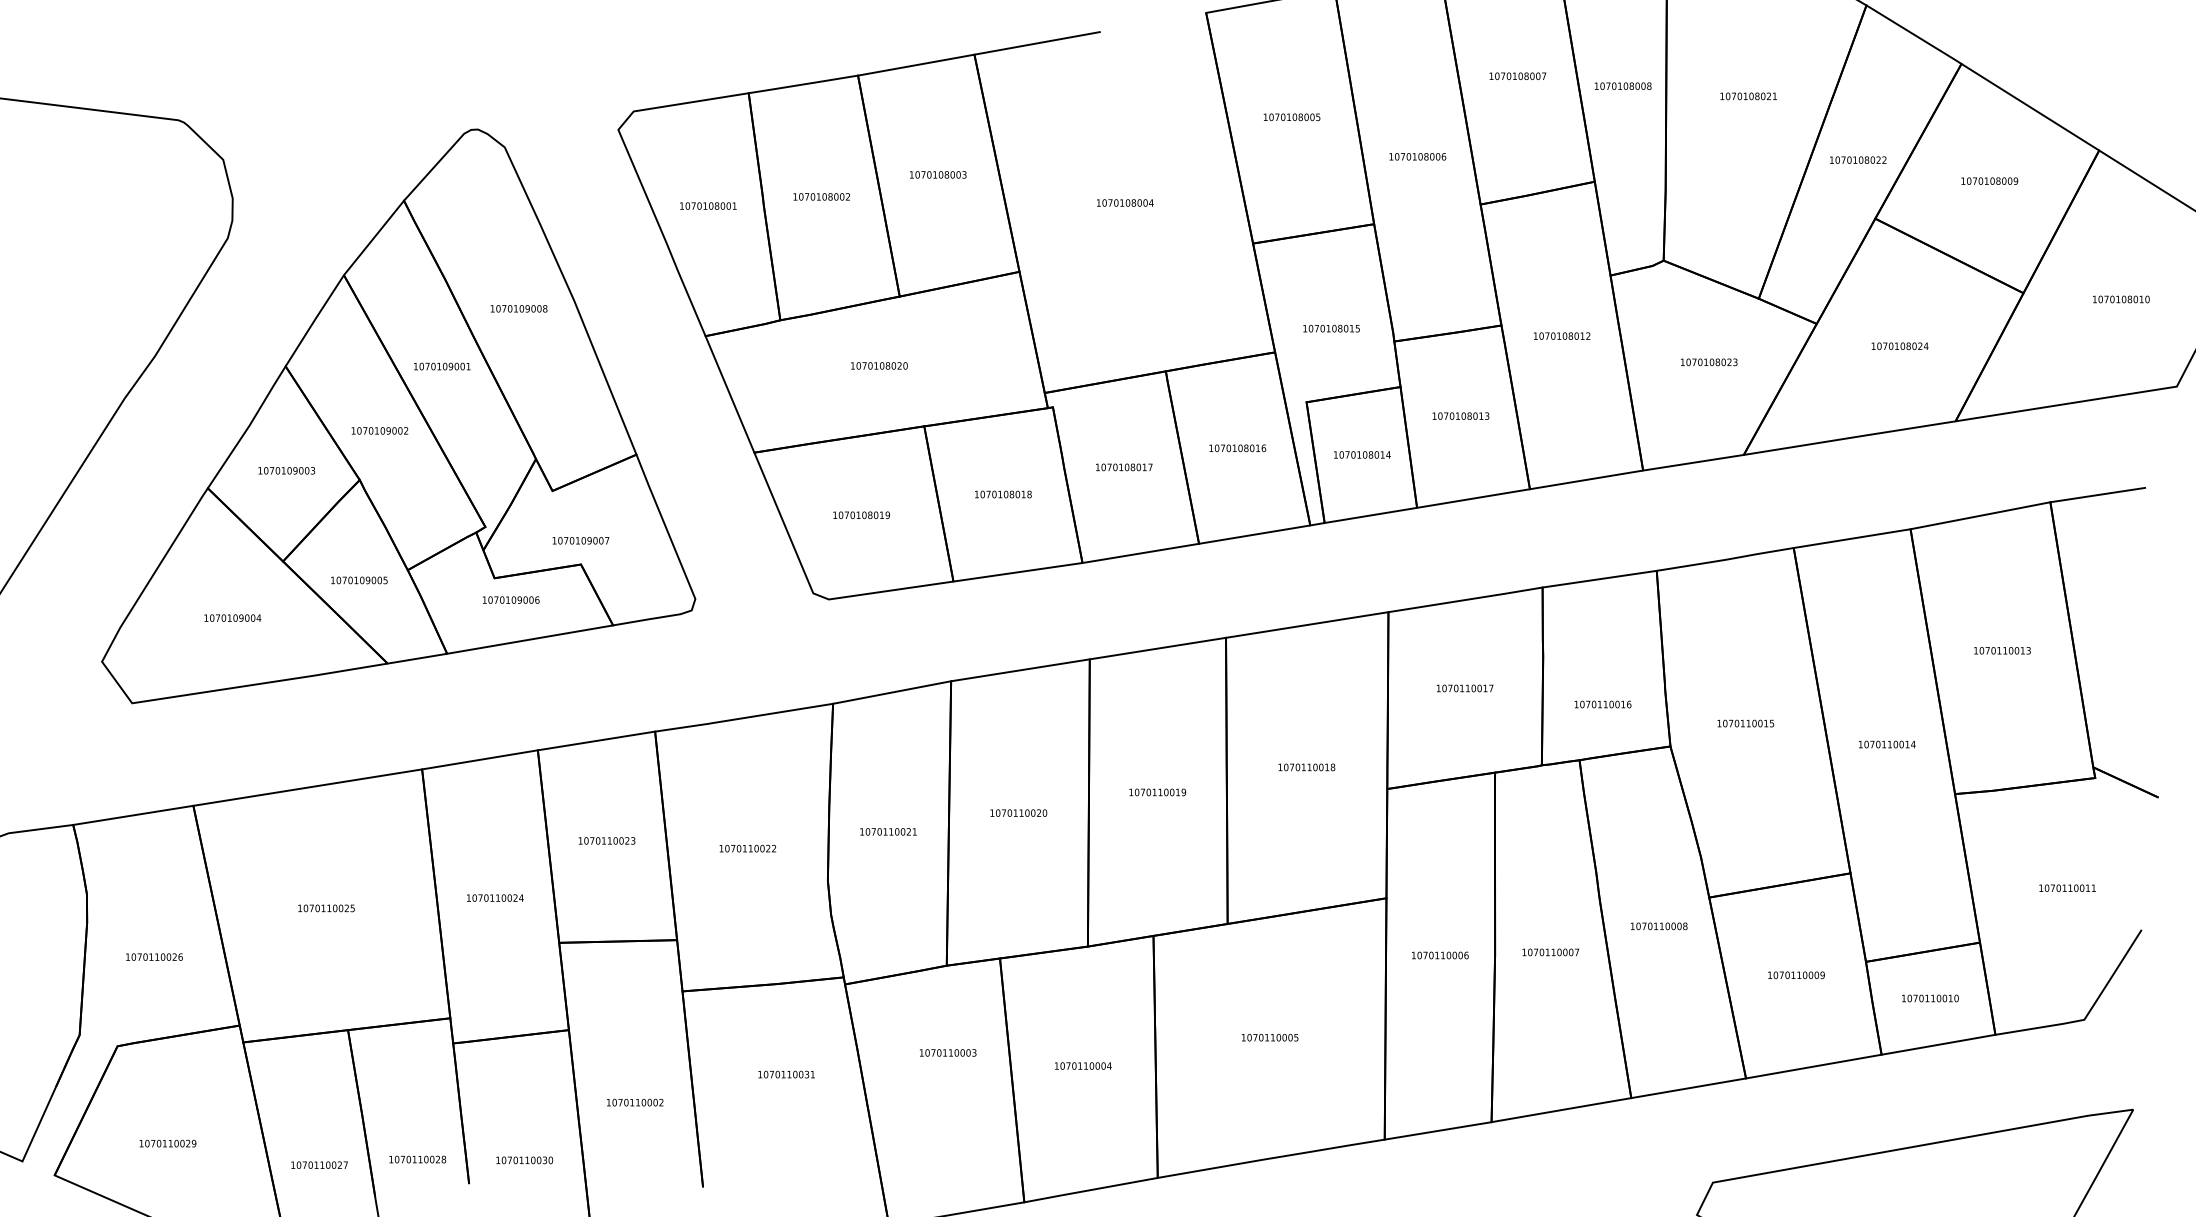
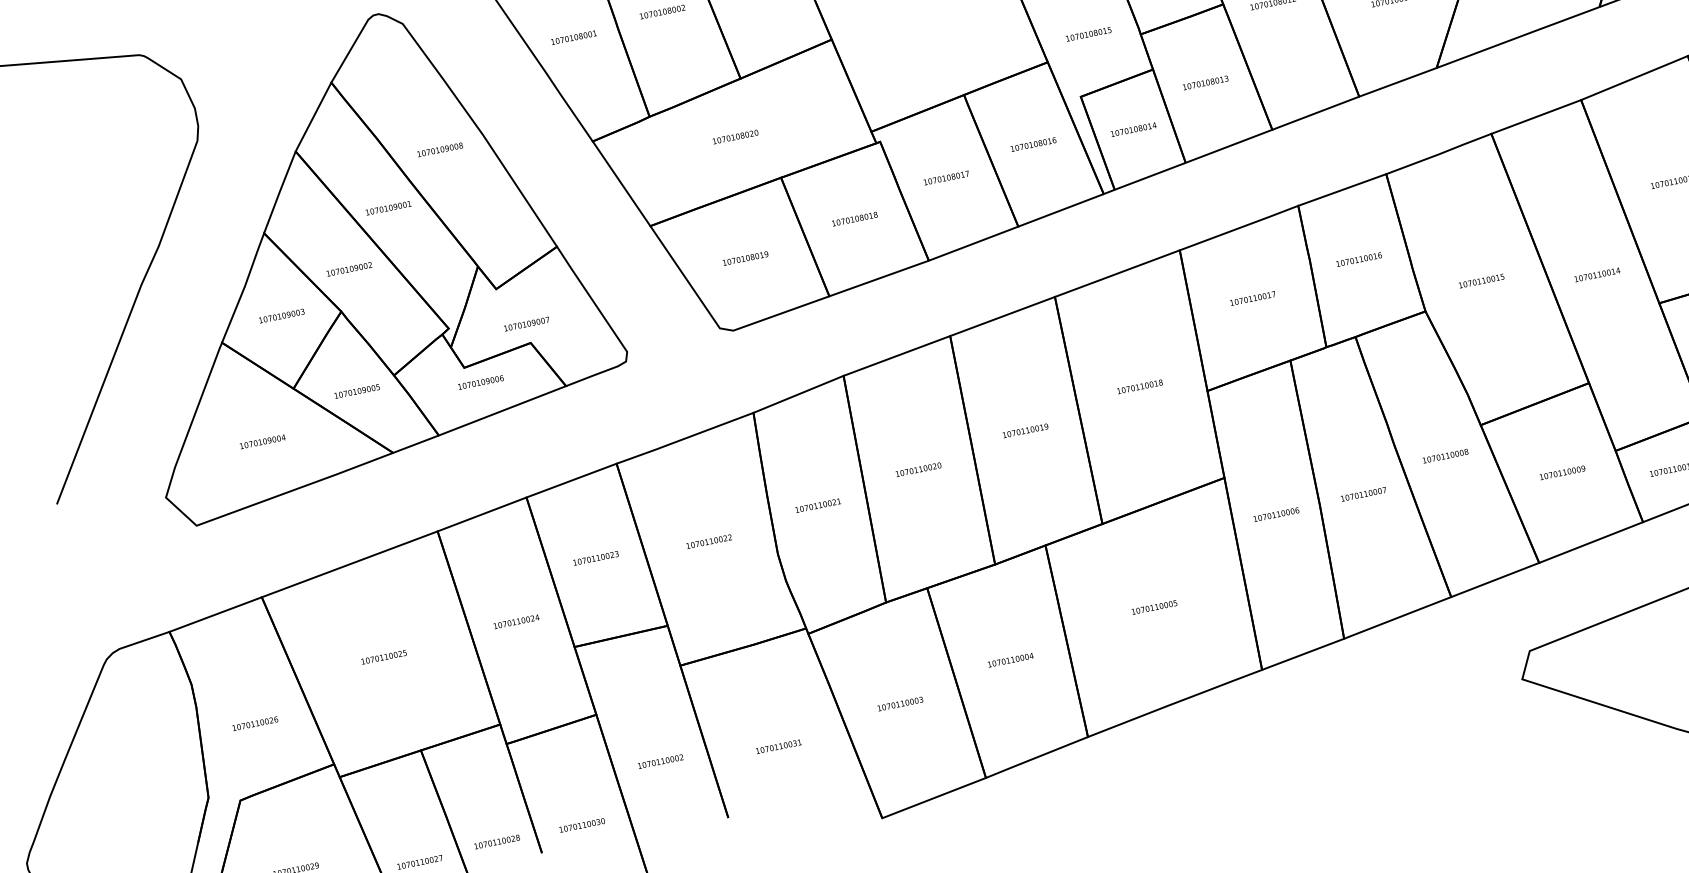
text: (1602, 704) -> (1358, 259), moved
text: (948, 1052) -> (900, 703), moved
text: (786, 1074) -> (778, 746), moved

